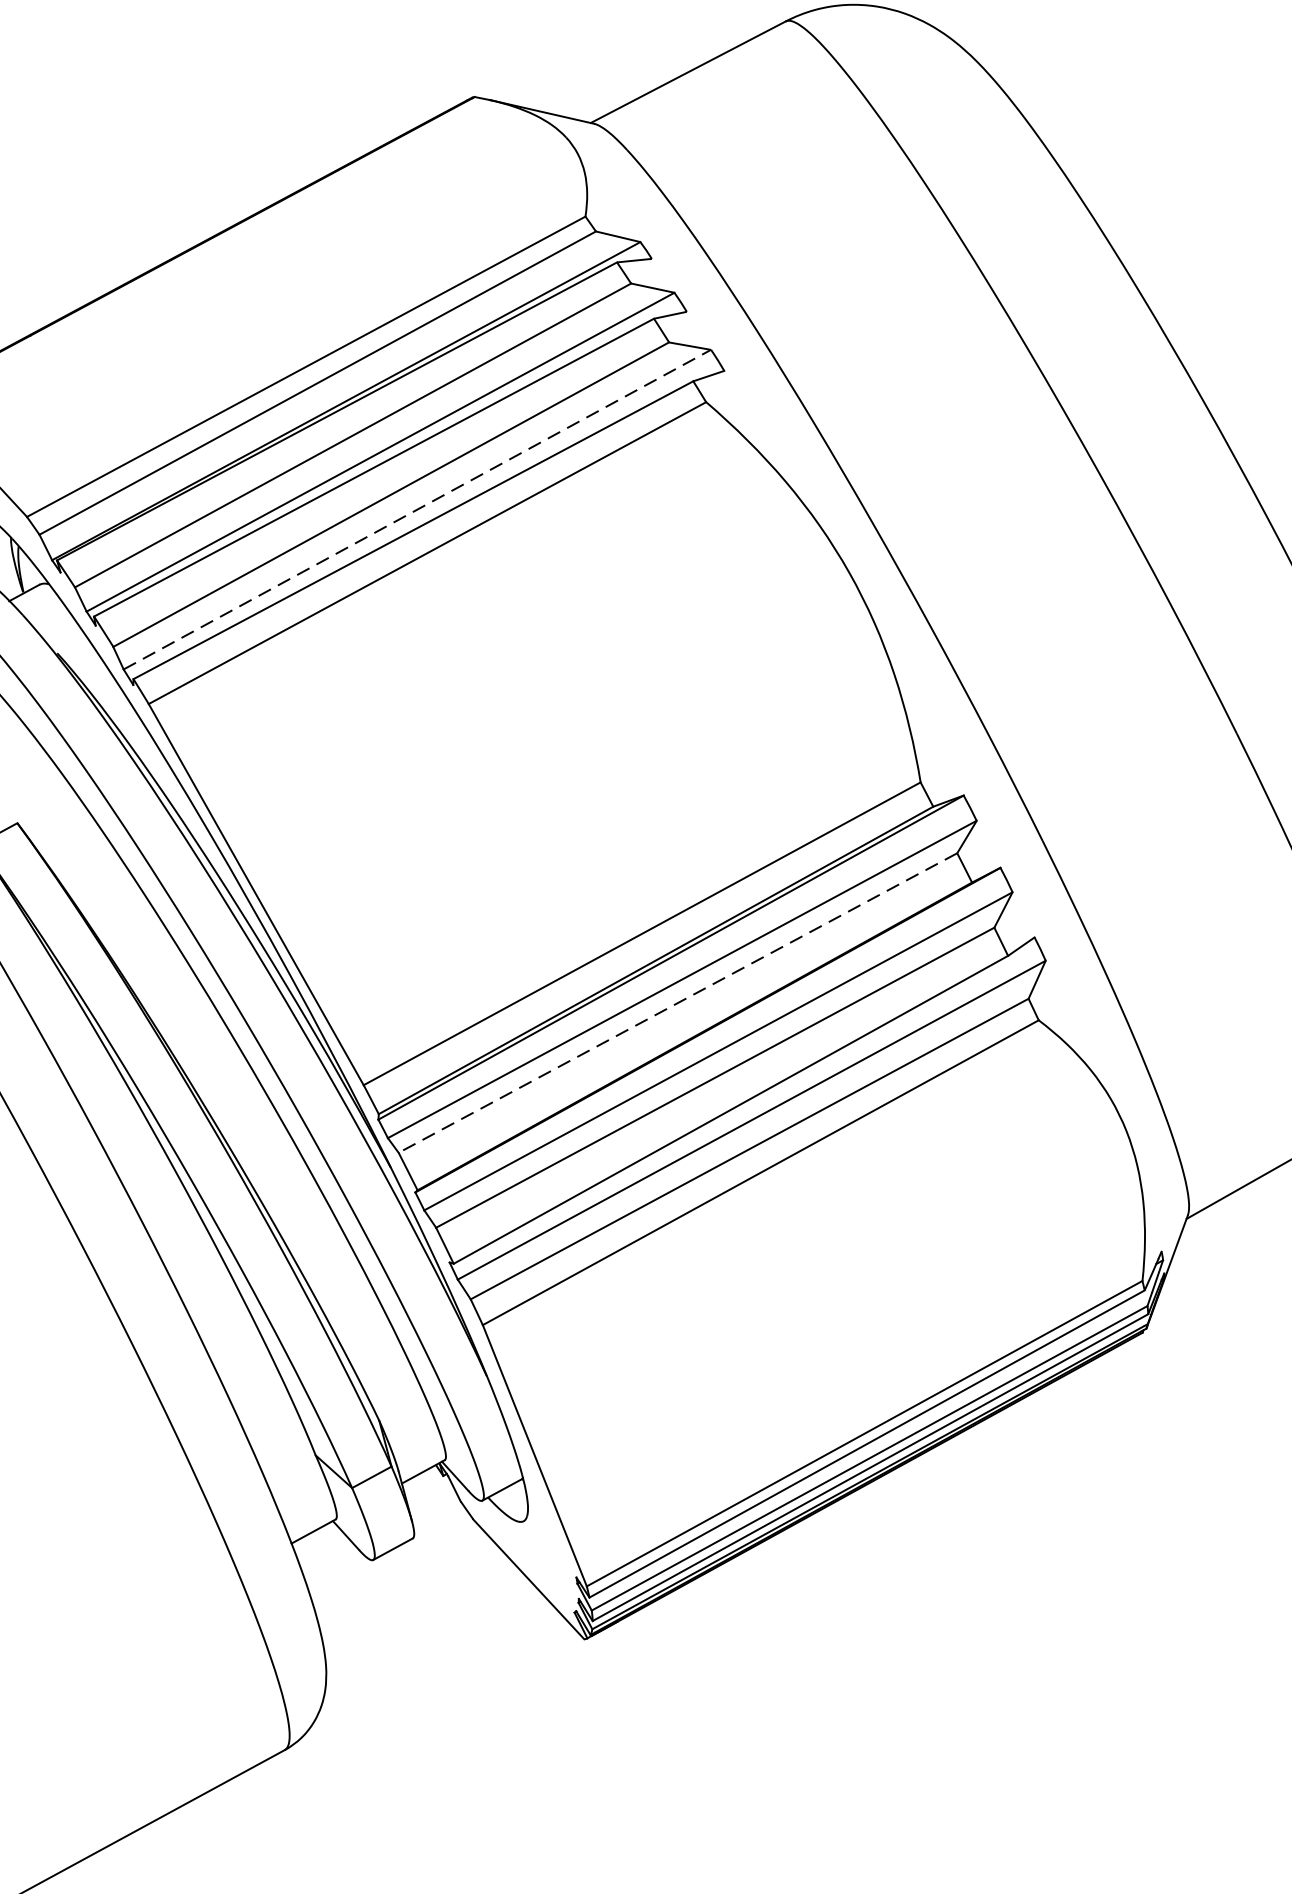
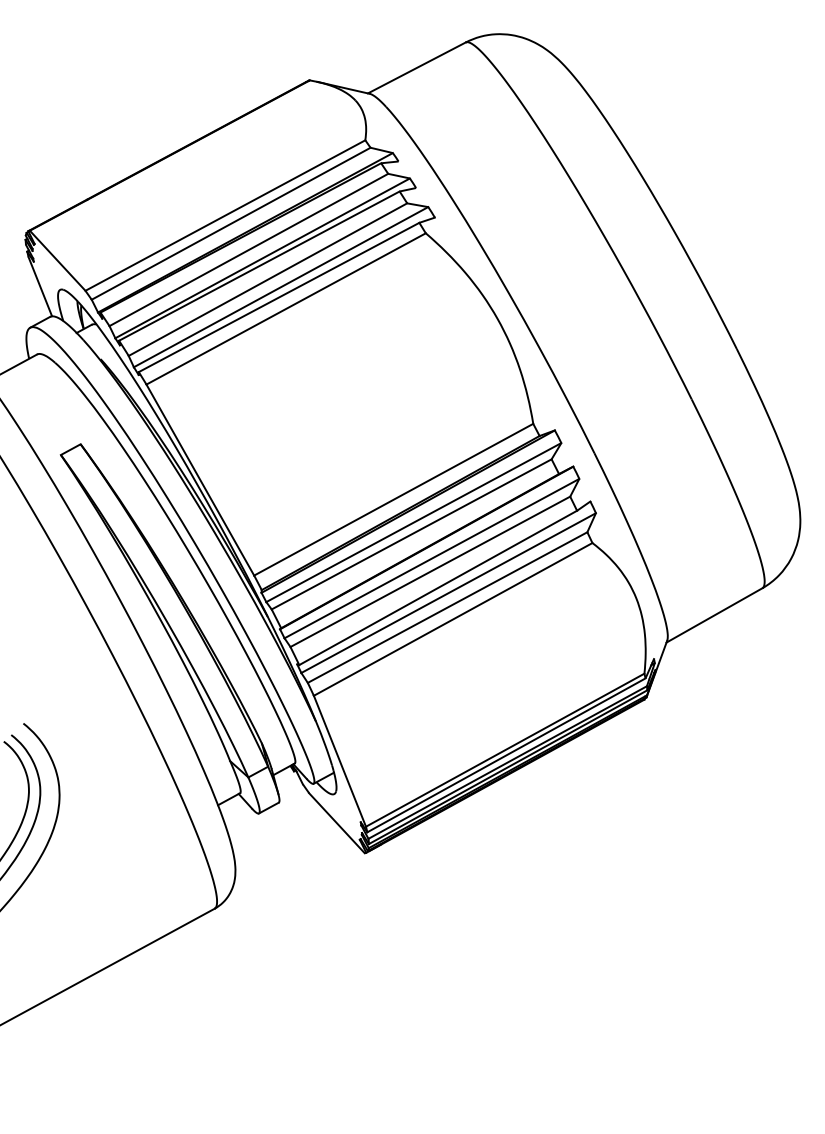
line: (418, 510) -> (281, 287), dashed -> solid
line: (677, 1003) -> (411, 534), dashed -> solid

